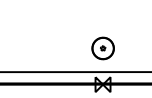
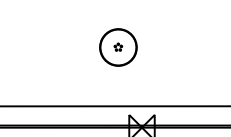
part: (102, 48) -> (117, 47), moved

